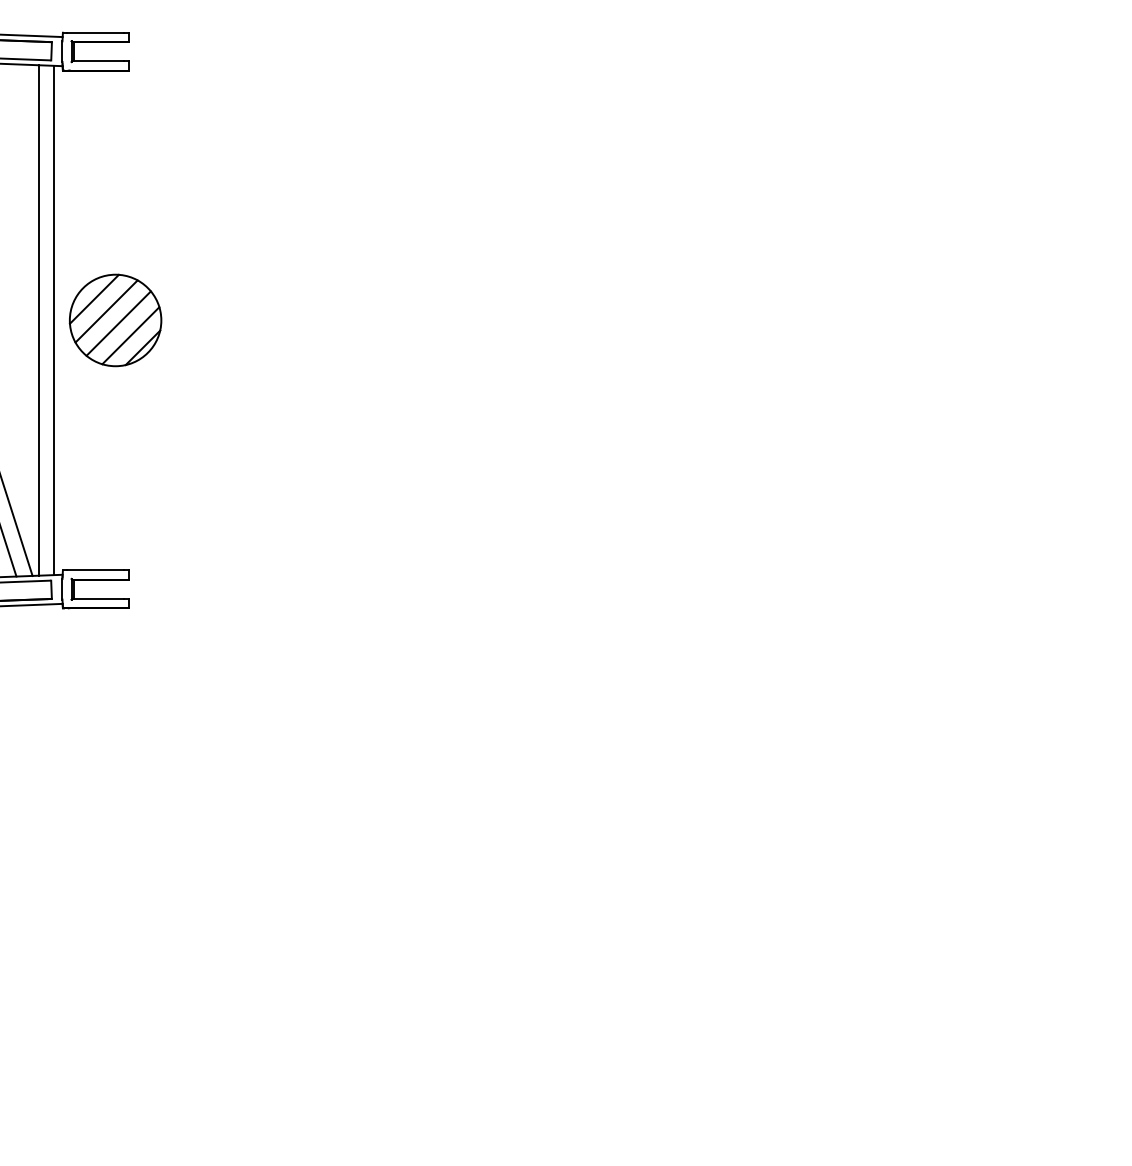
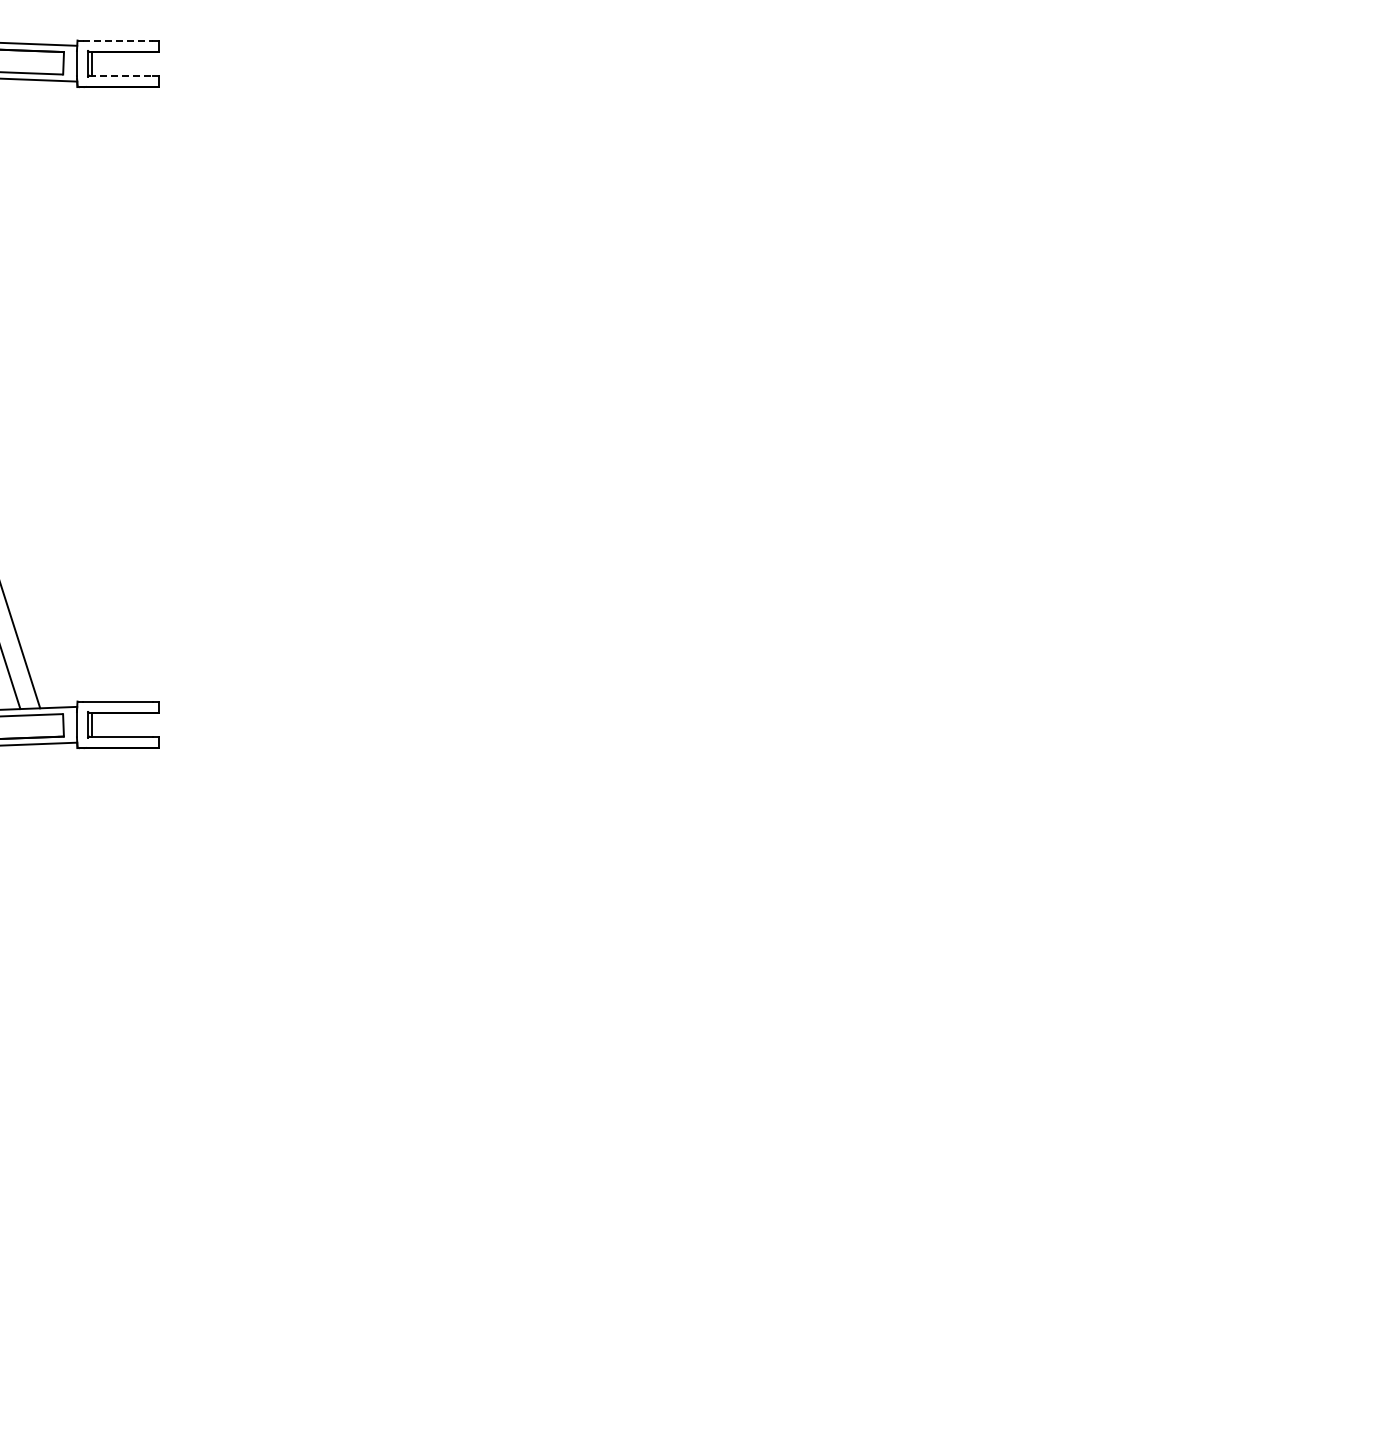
line: (96, 32) -> (118, 40), solid -> dashed
line: (97, 61) -> (120, 75), solid -> dashed
line: (38, 320) -> (47, 394), removed
line: (53, 320) -> (66, 394), removed
part: (115, 320) -> (142, 394), removed

